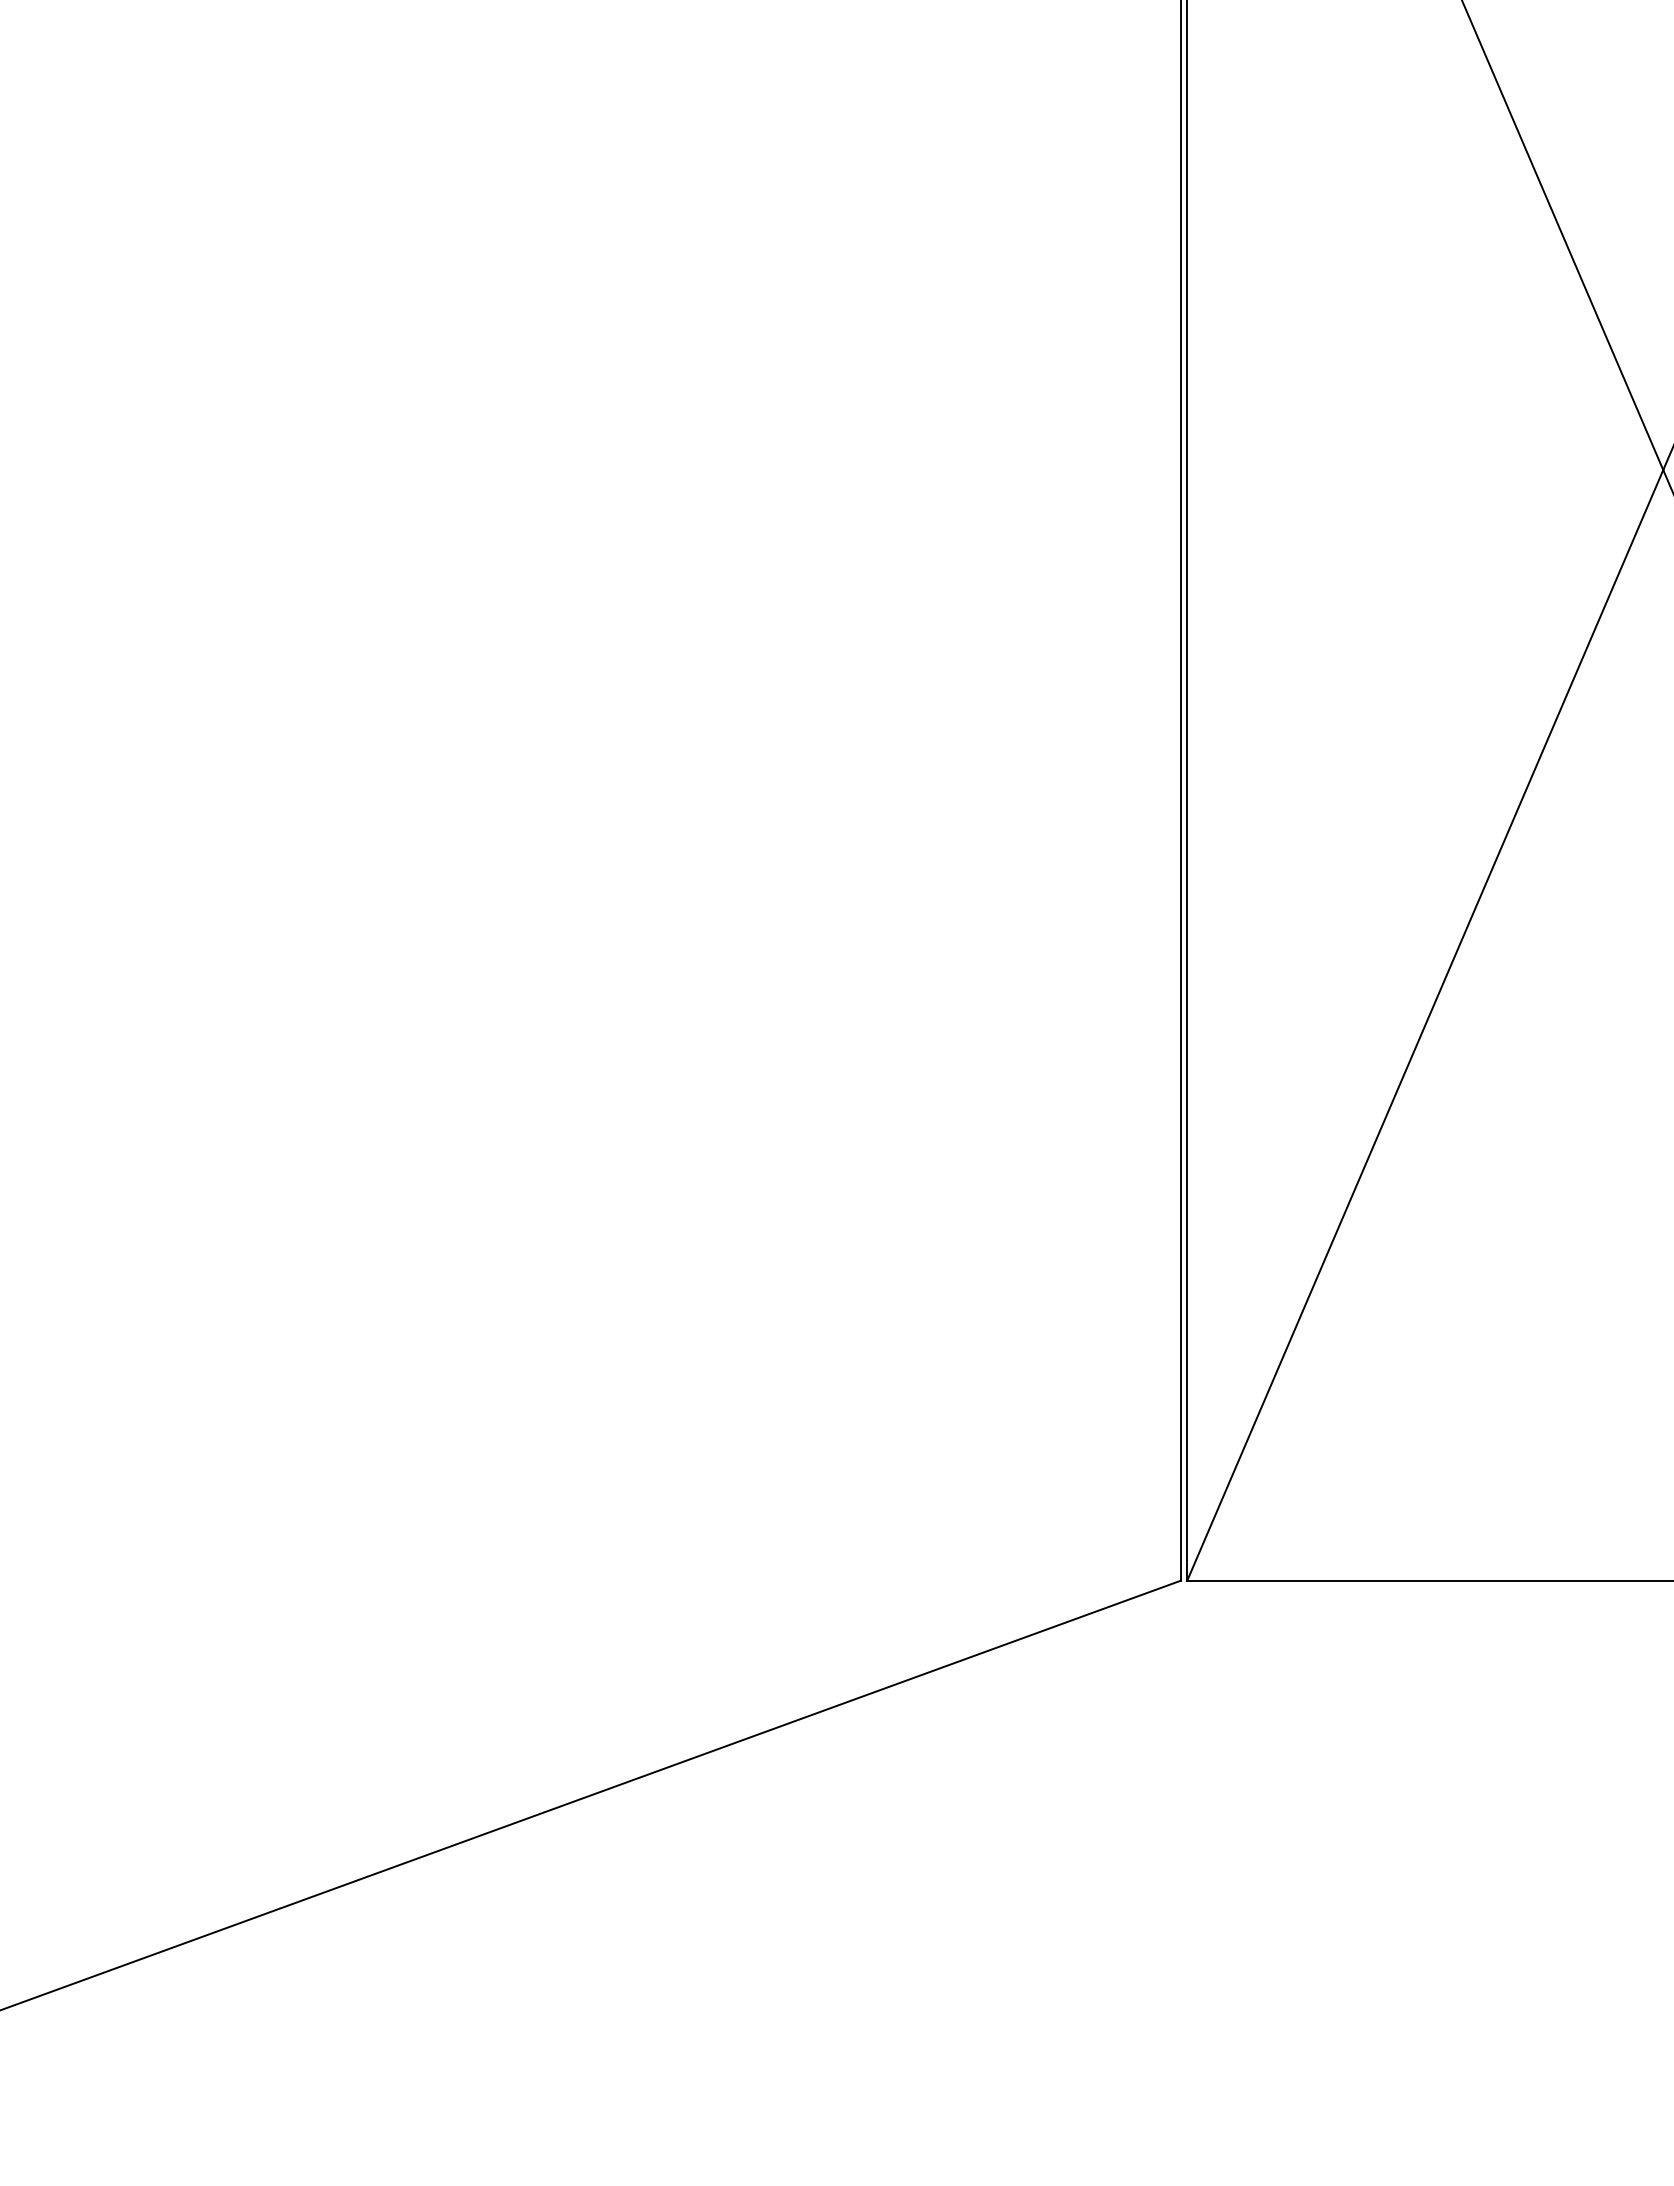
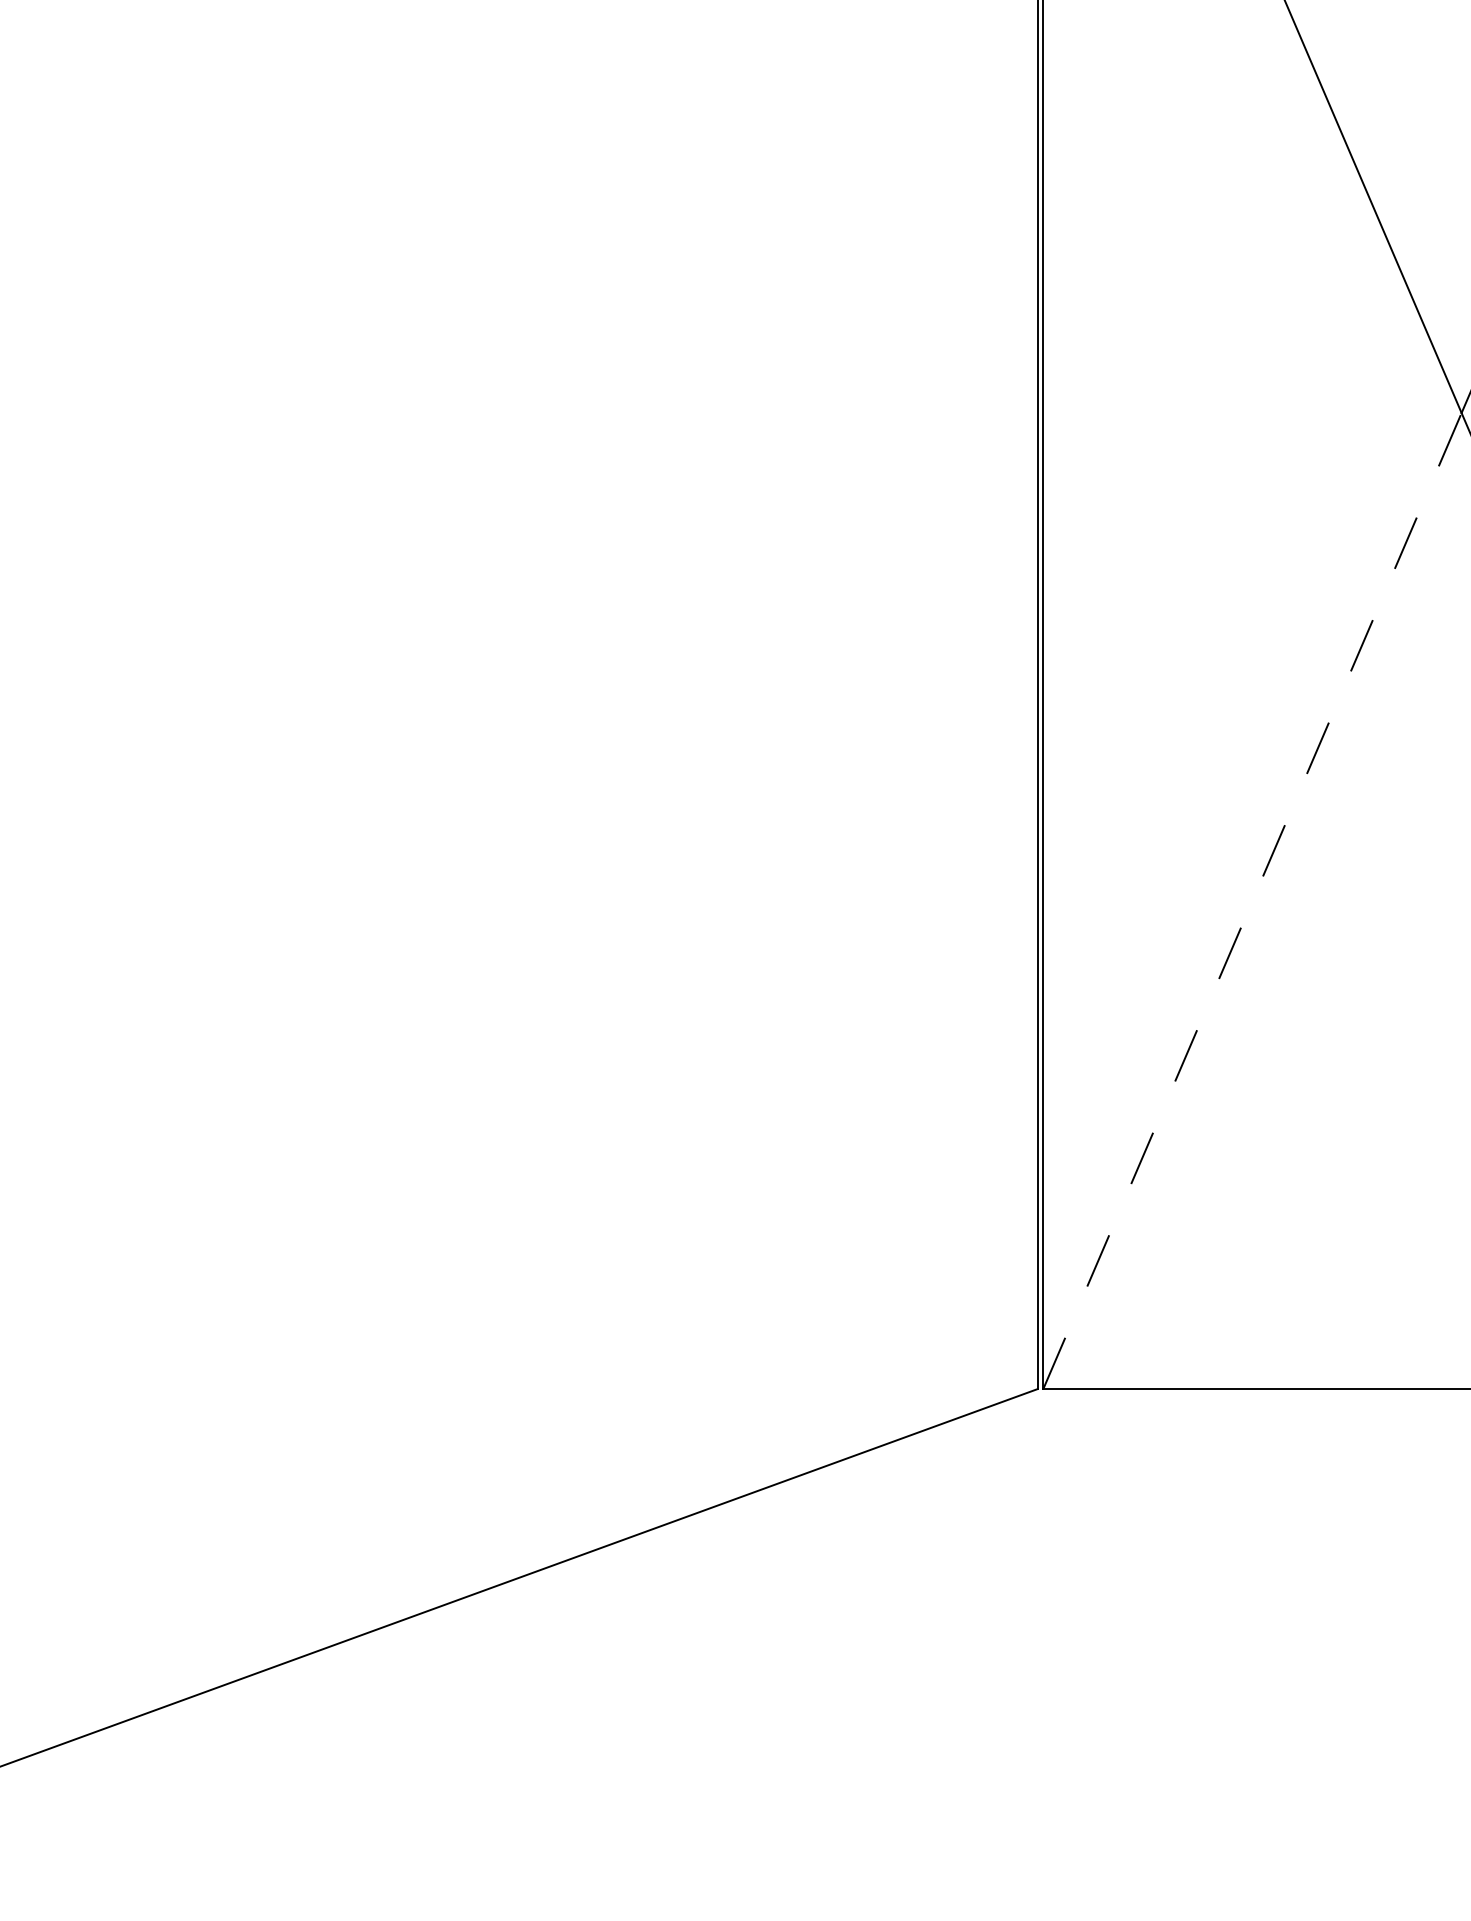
line: (1425, 1024) -> (1252, 900), solid -> dashed

